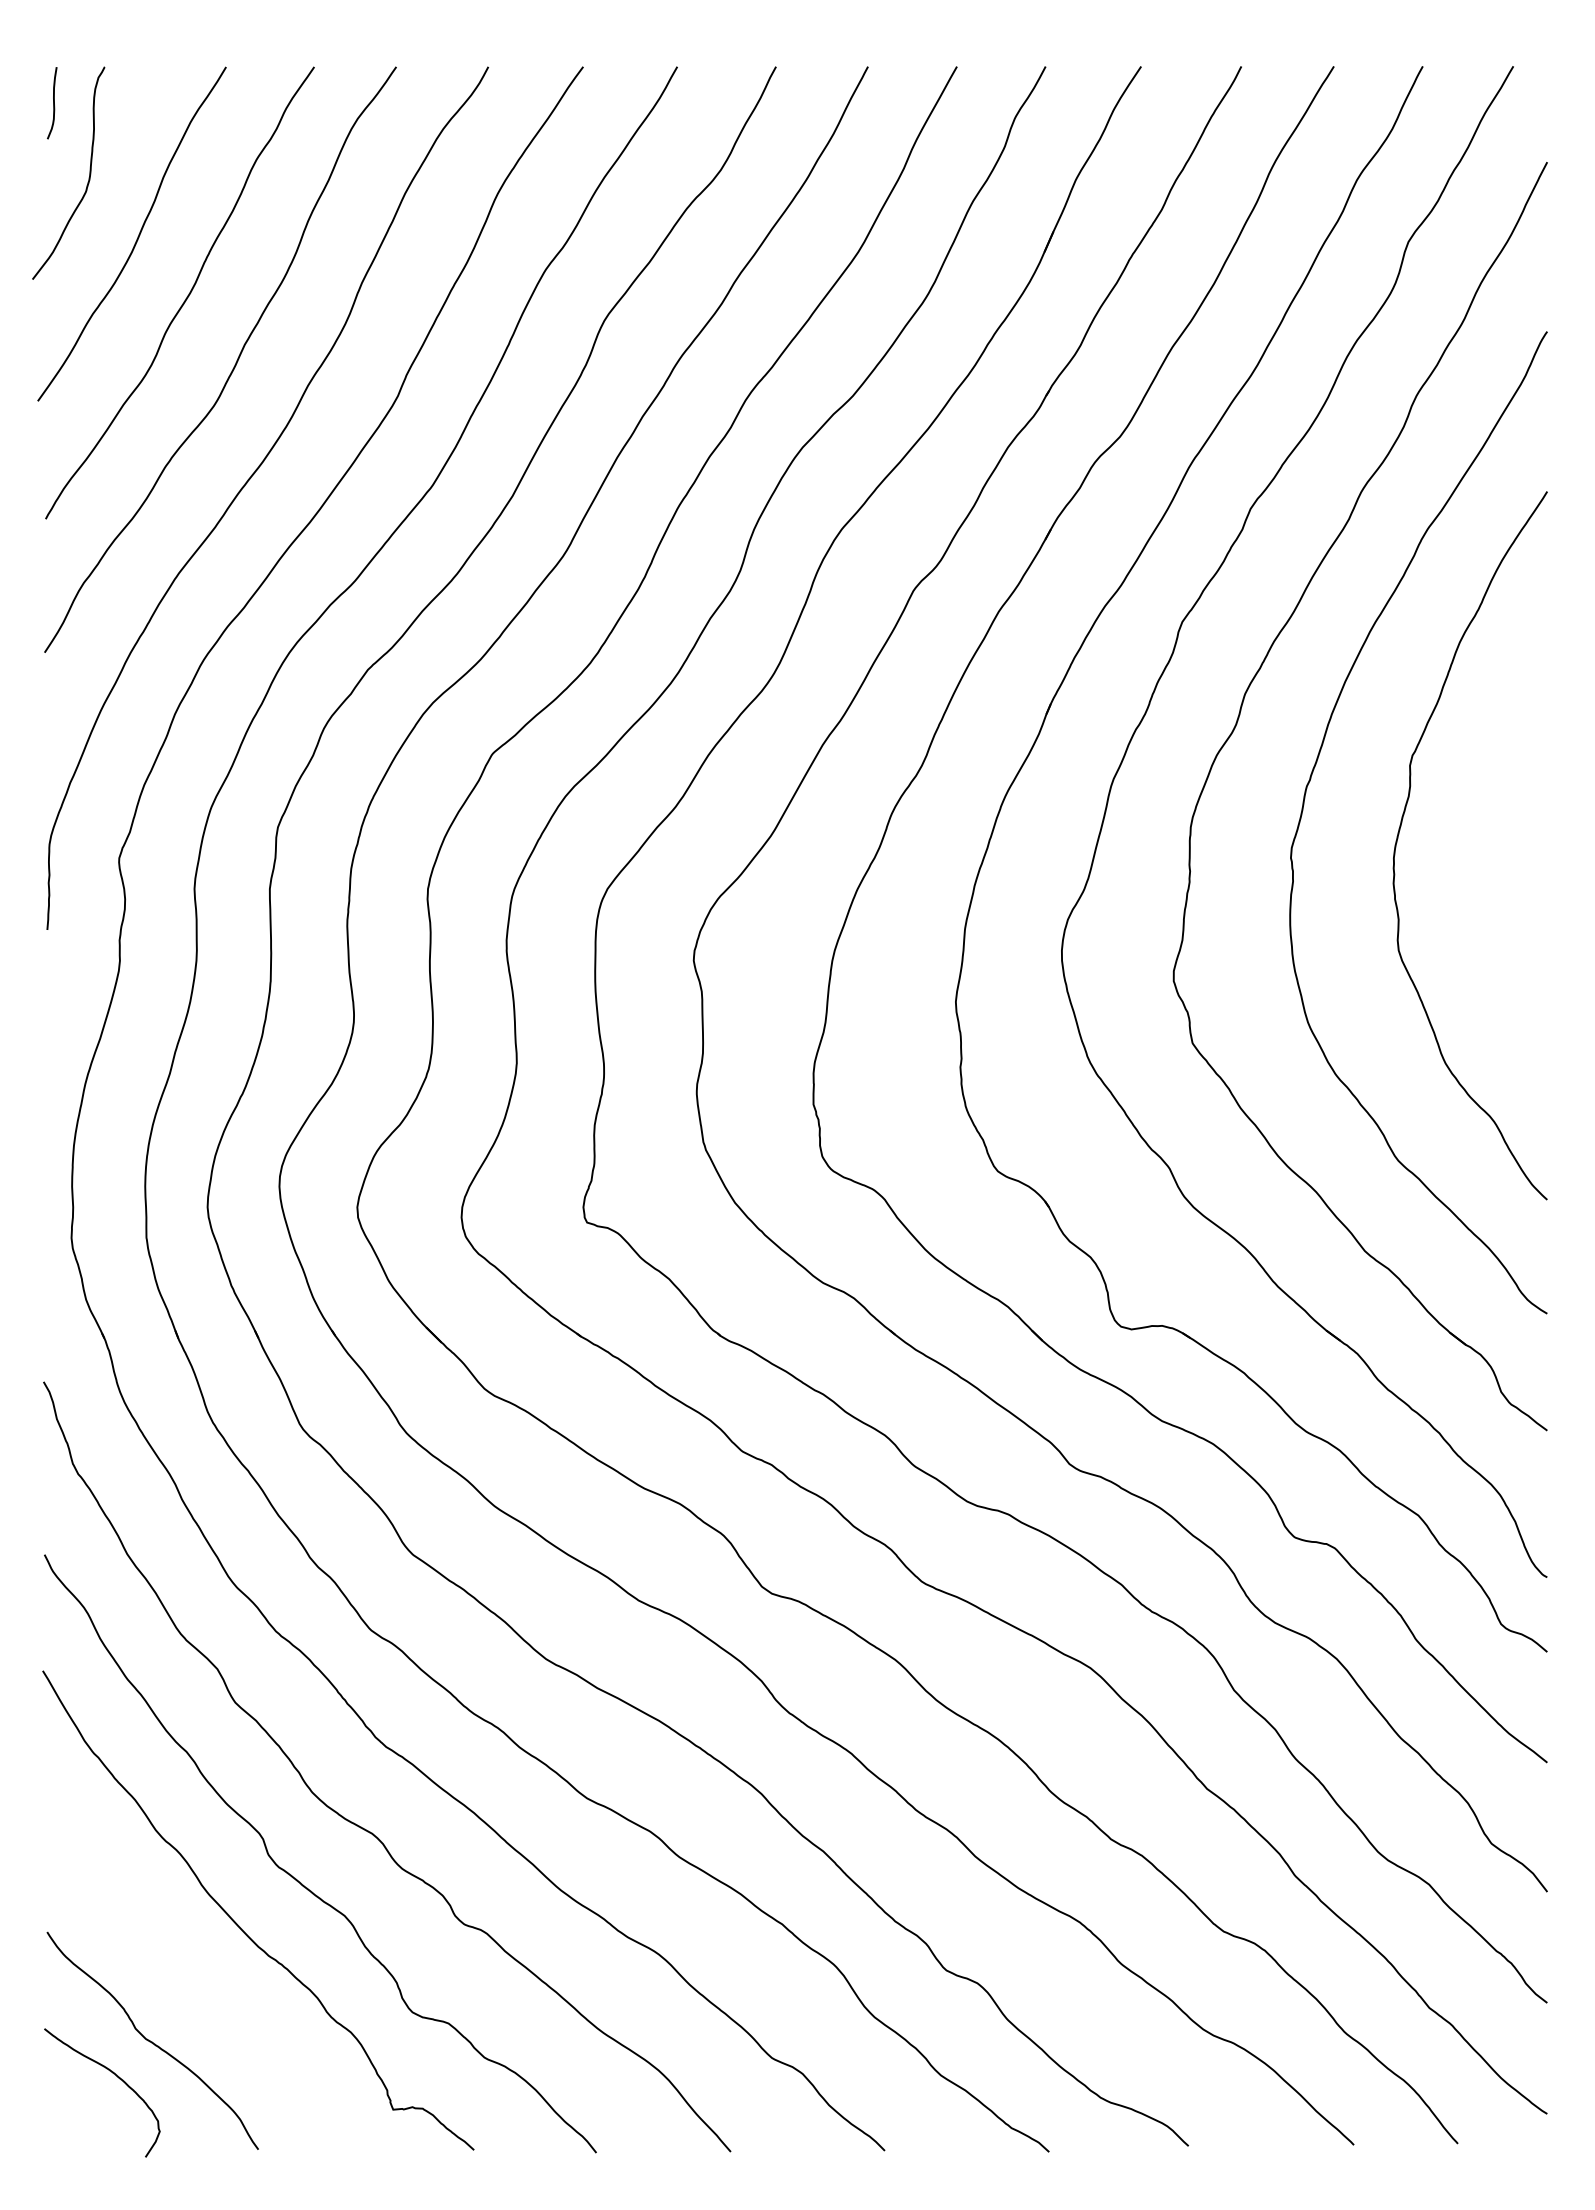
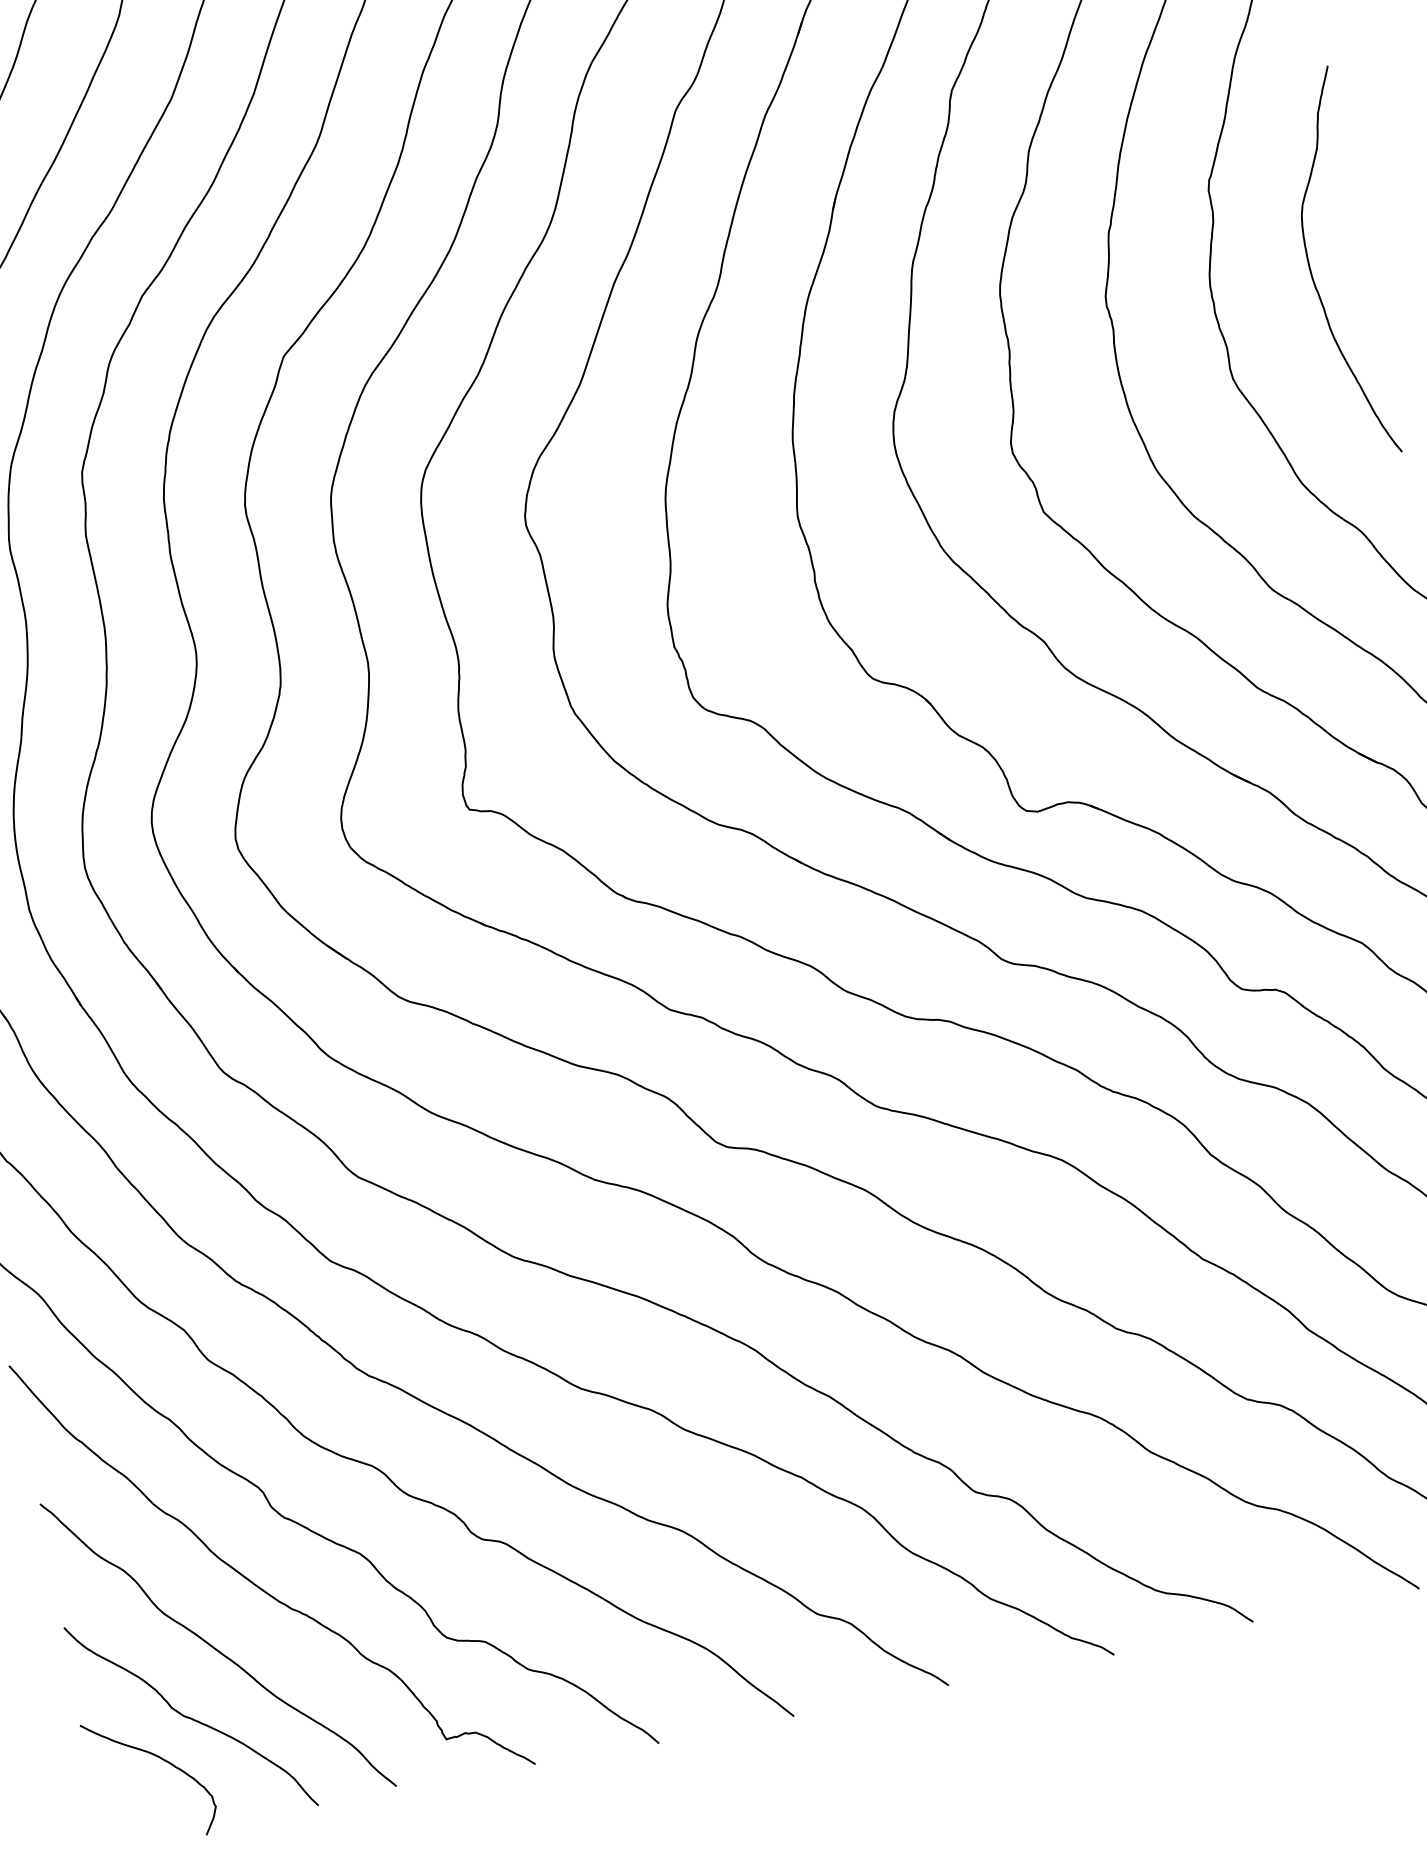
curve: (1494, 864) -> (1312, 273), added
curve: (187, 1977) -> (213, 1646), added

